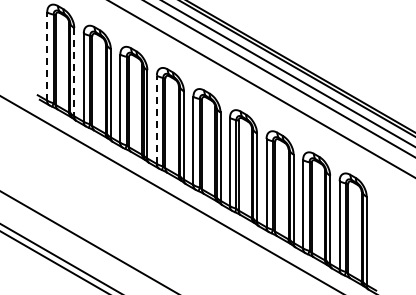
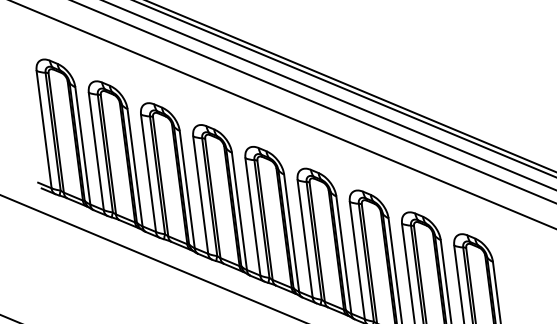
line: (47, 56) -> (44, 129), dashed -> solid
line: (74, 72) -> (83, 146), dashed -> solid
line: (156, 119) -> (200, 194), dashed -> solid

